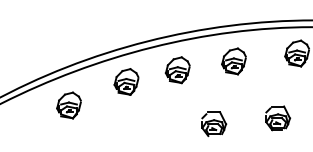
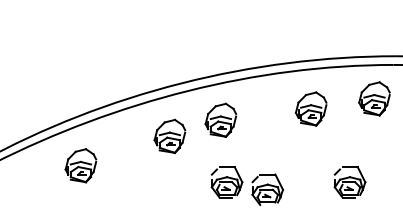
part: (233, 61) -> (310, 108), moved
part: (126, 81) -> (169, 135), moved
part: (182, 118) -> (226, 182), added

